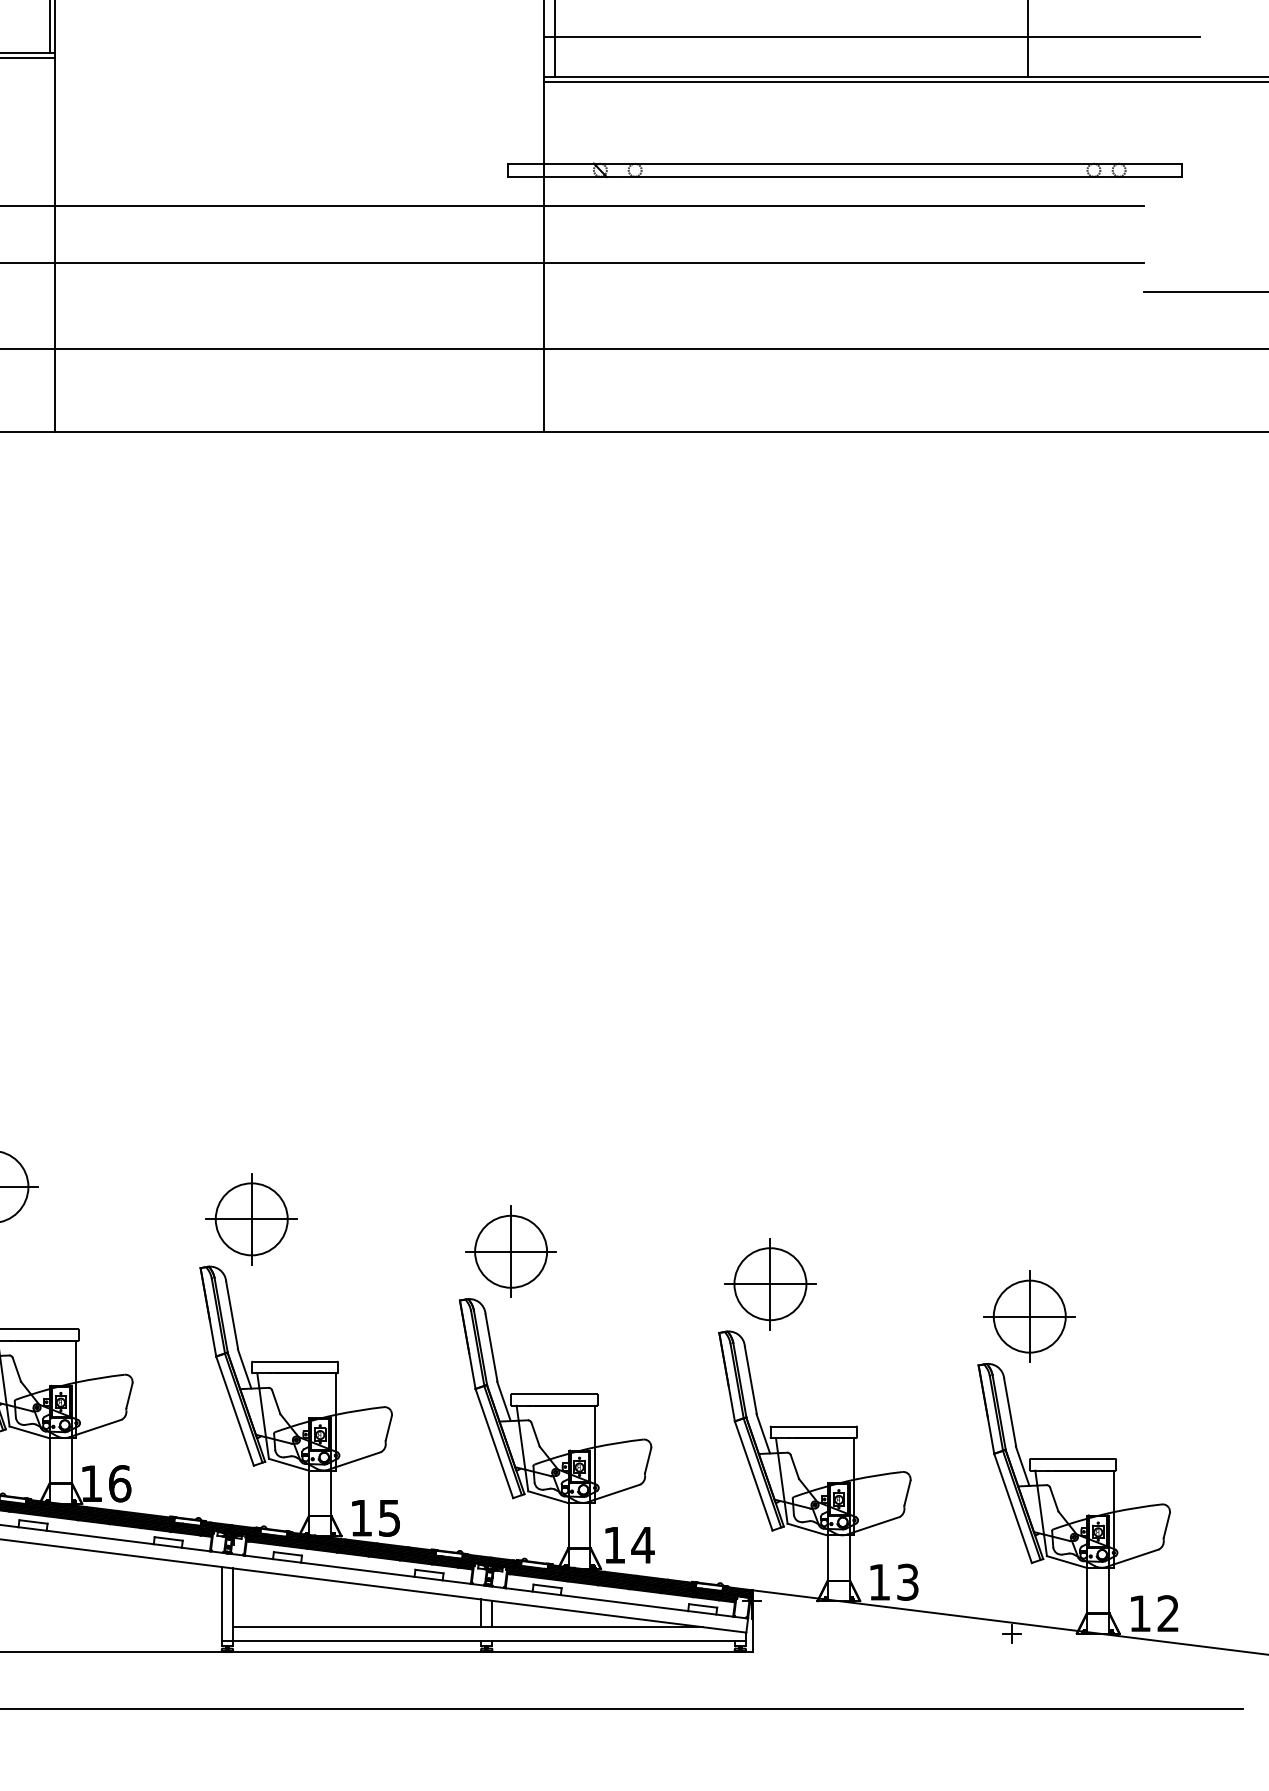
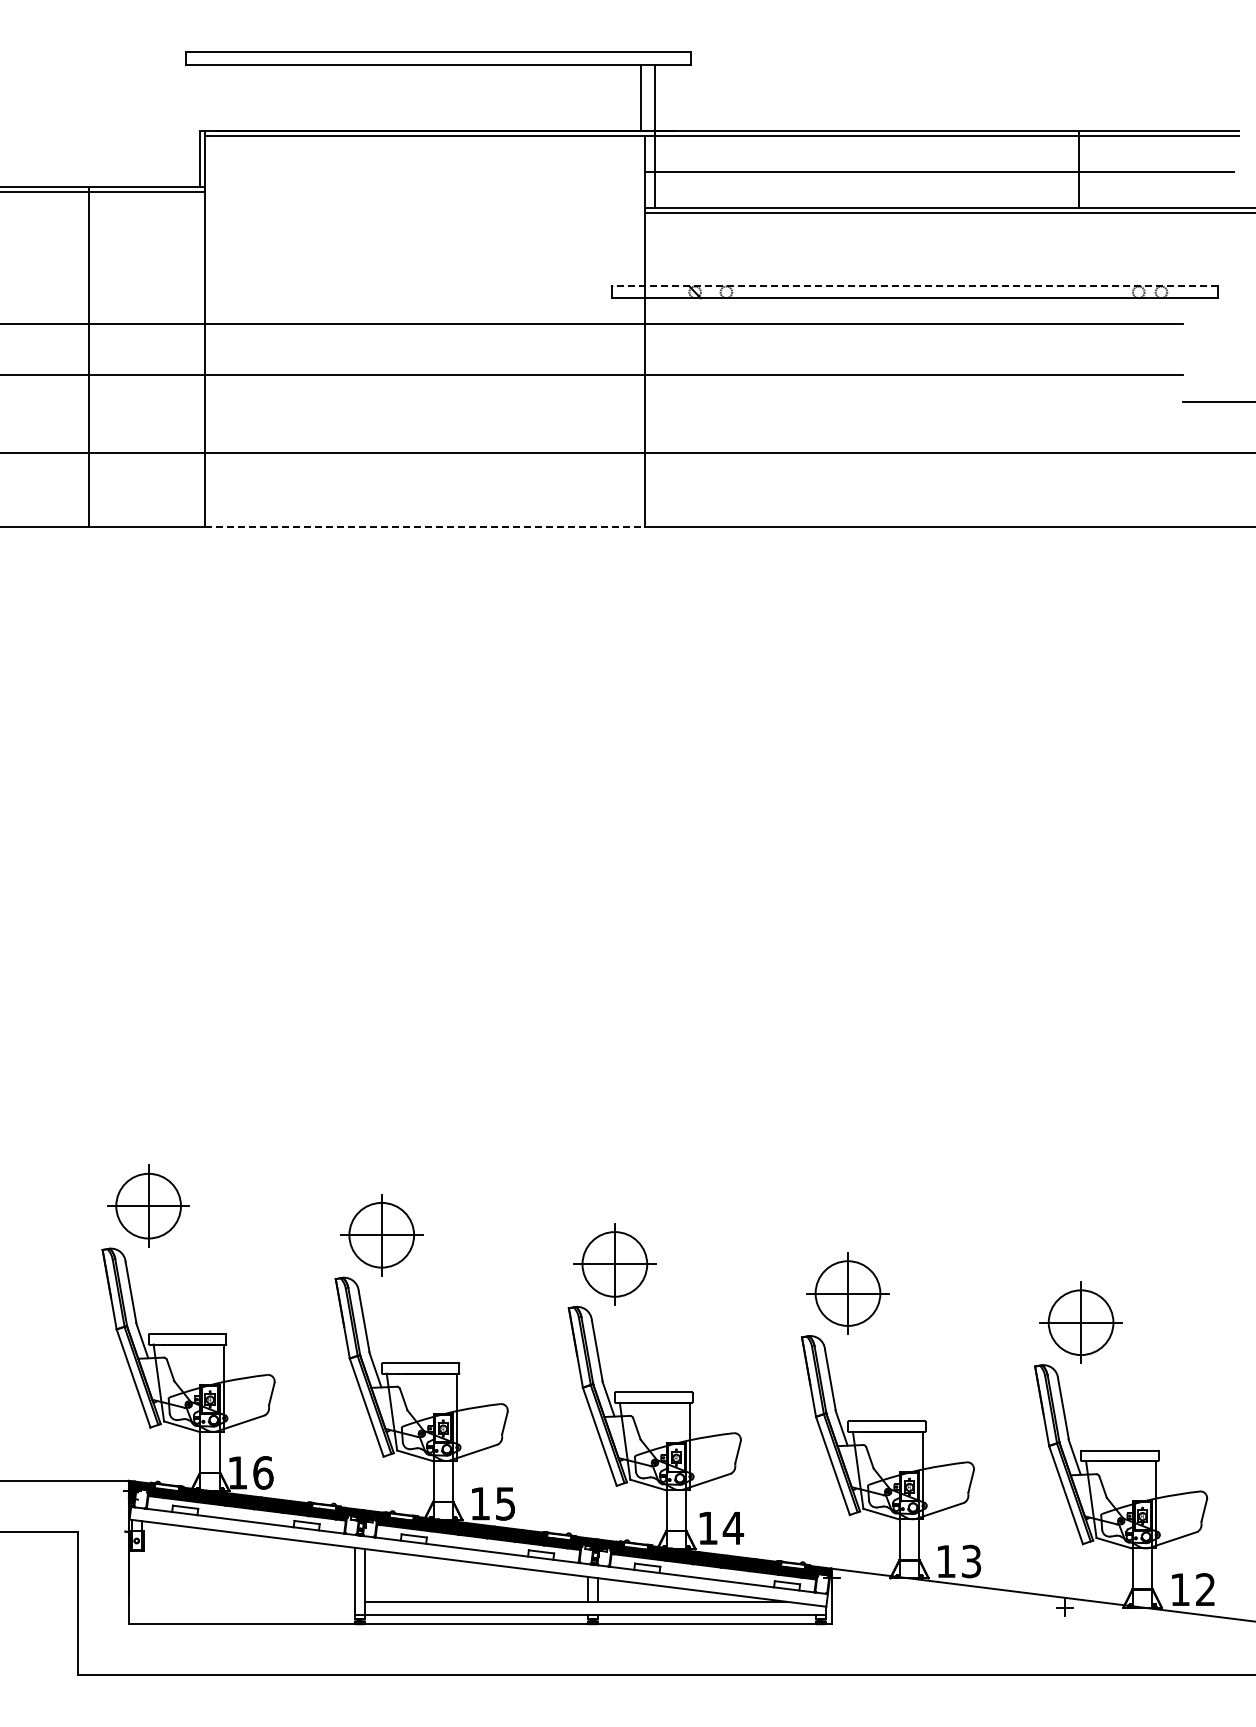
line: (844, 163) -> (914, 286), solid -> dashed
line: (299, 431) -> (424, 527), solid -> dashed

